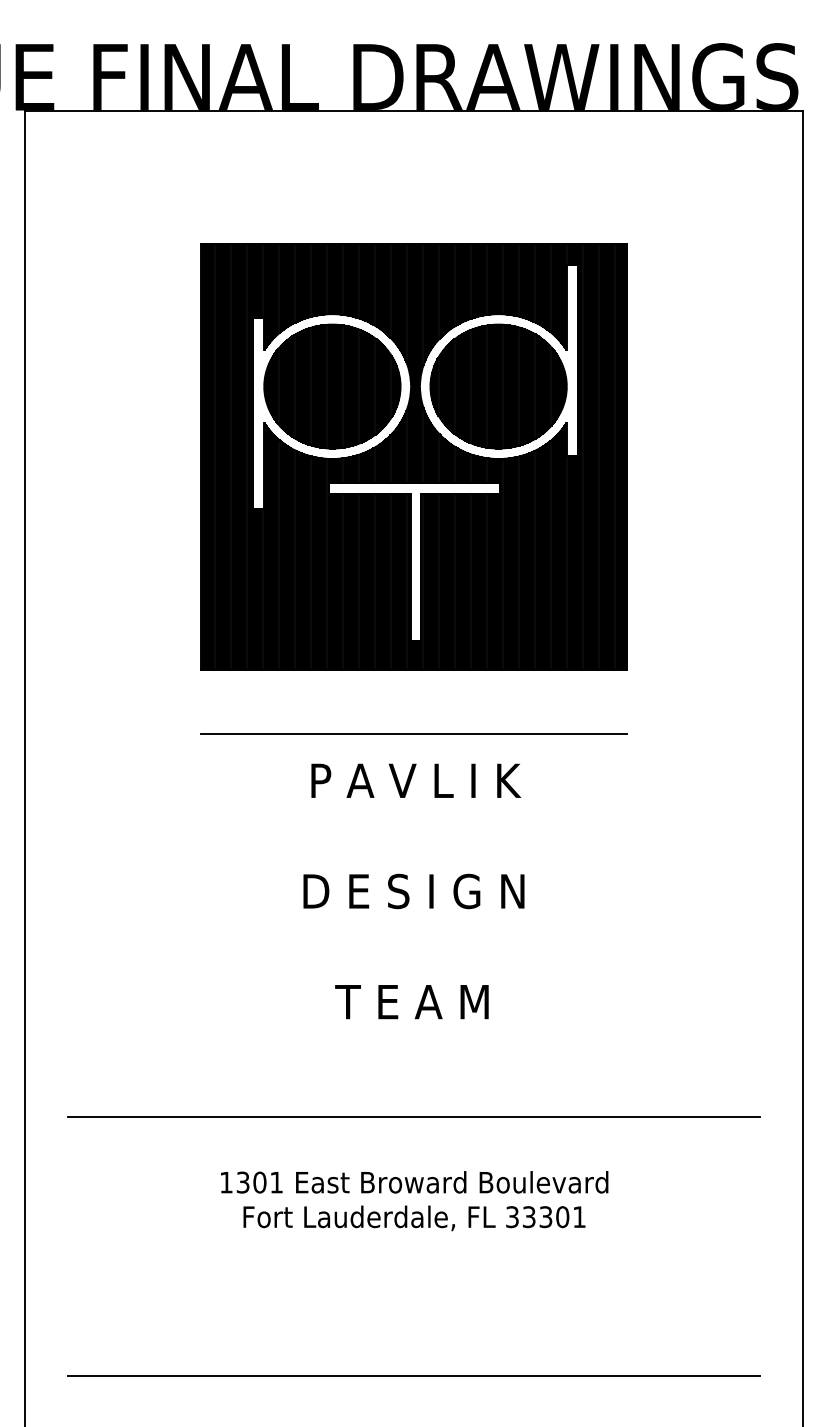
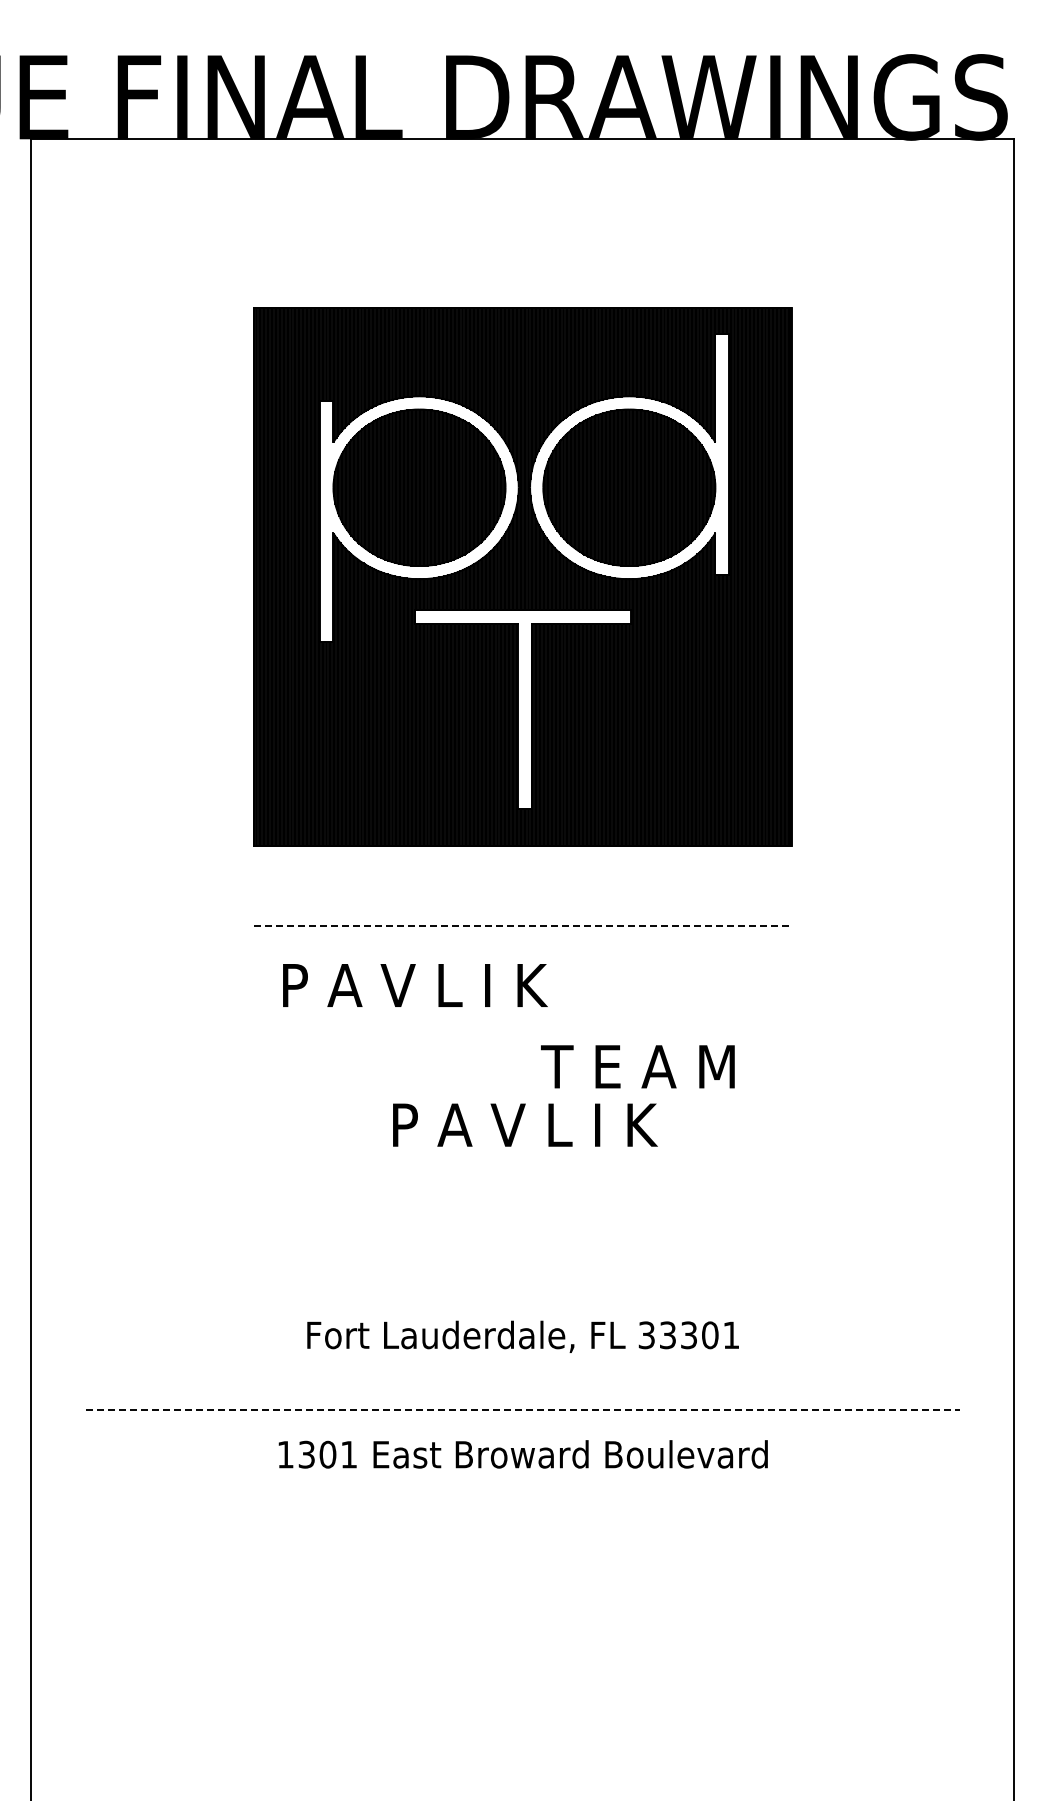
line: (414, 734) -> (522, 926), solid -> dashed
text: (416, 780) -> (415, 985), moved
text: (414, 890) -> (522, 1124), D E S I G N -> P A V L I K
text: (411, 1001) -> (637, 1066), moved
line: (414, 1117) -> (523, 1410), solid -> dashed
text: (414, 1182) -> (522, 1454), moved
text: (414, 1218) -> (522, 1336), moved
line: (414, 1375) -> (522, 1736), removed

